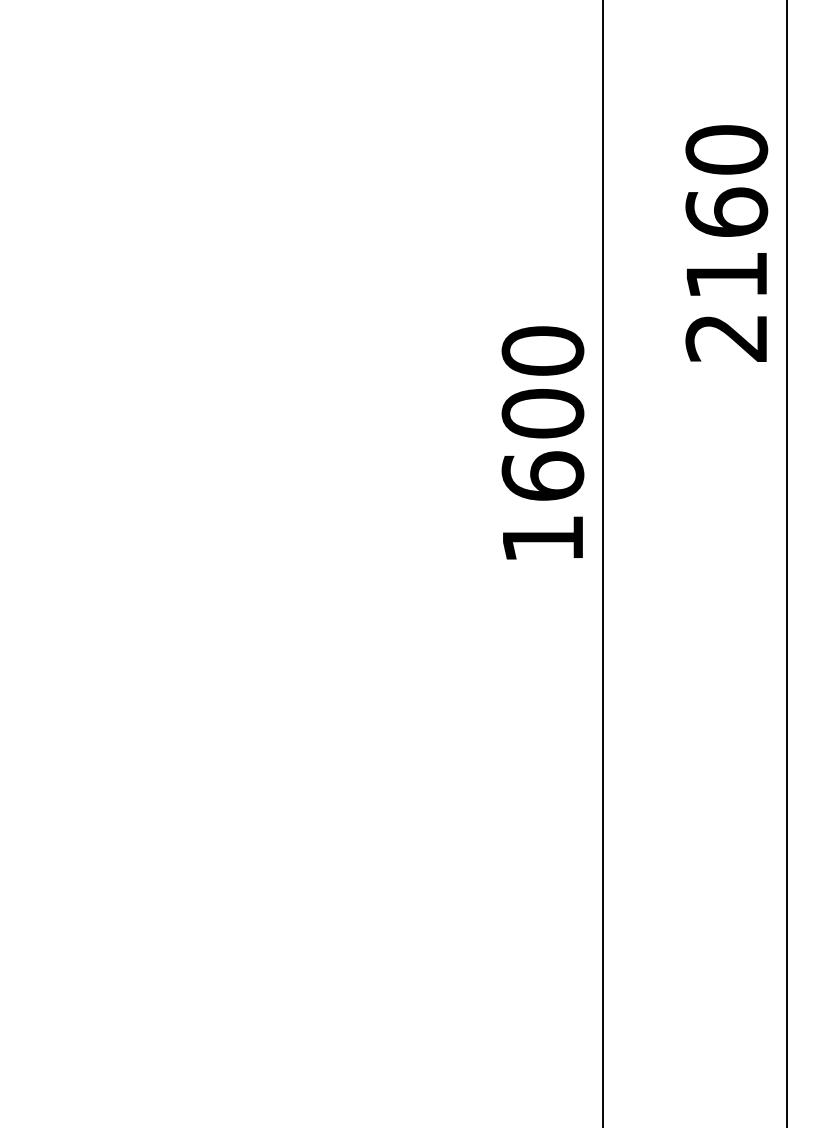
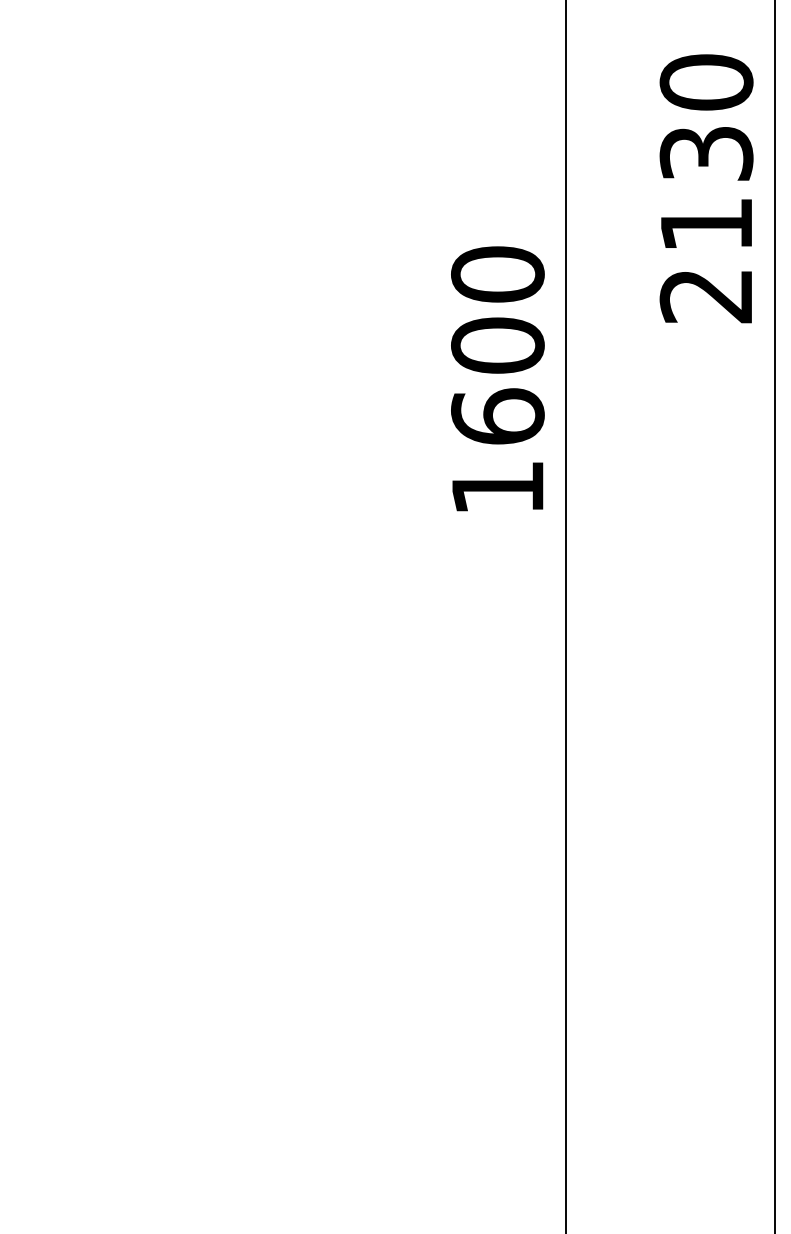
text: (726, 211) -> (706, 152), 2160 -> 2130
text: (542, 442) -> (497, 378), moved

